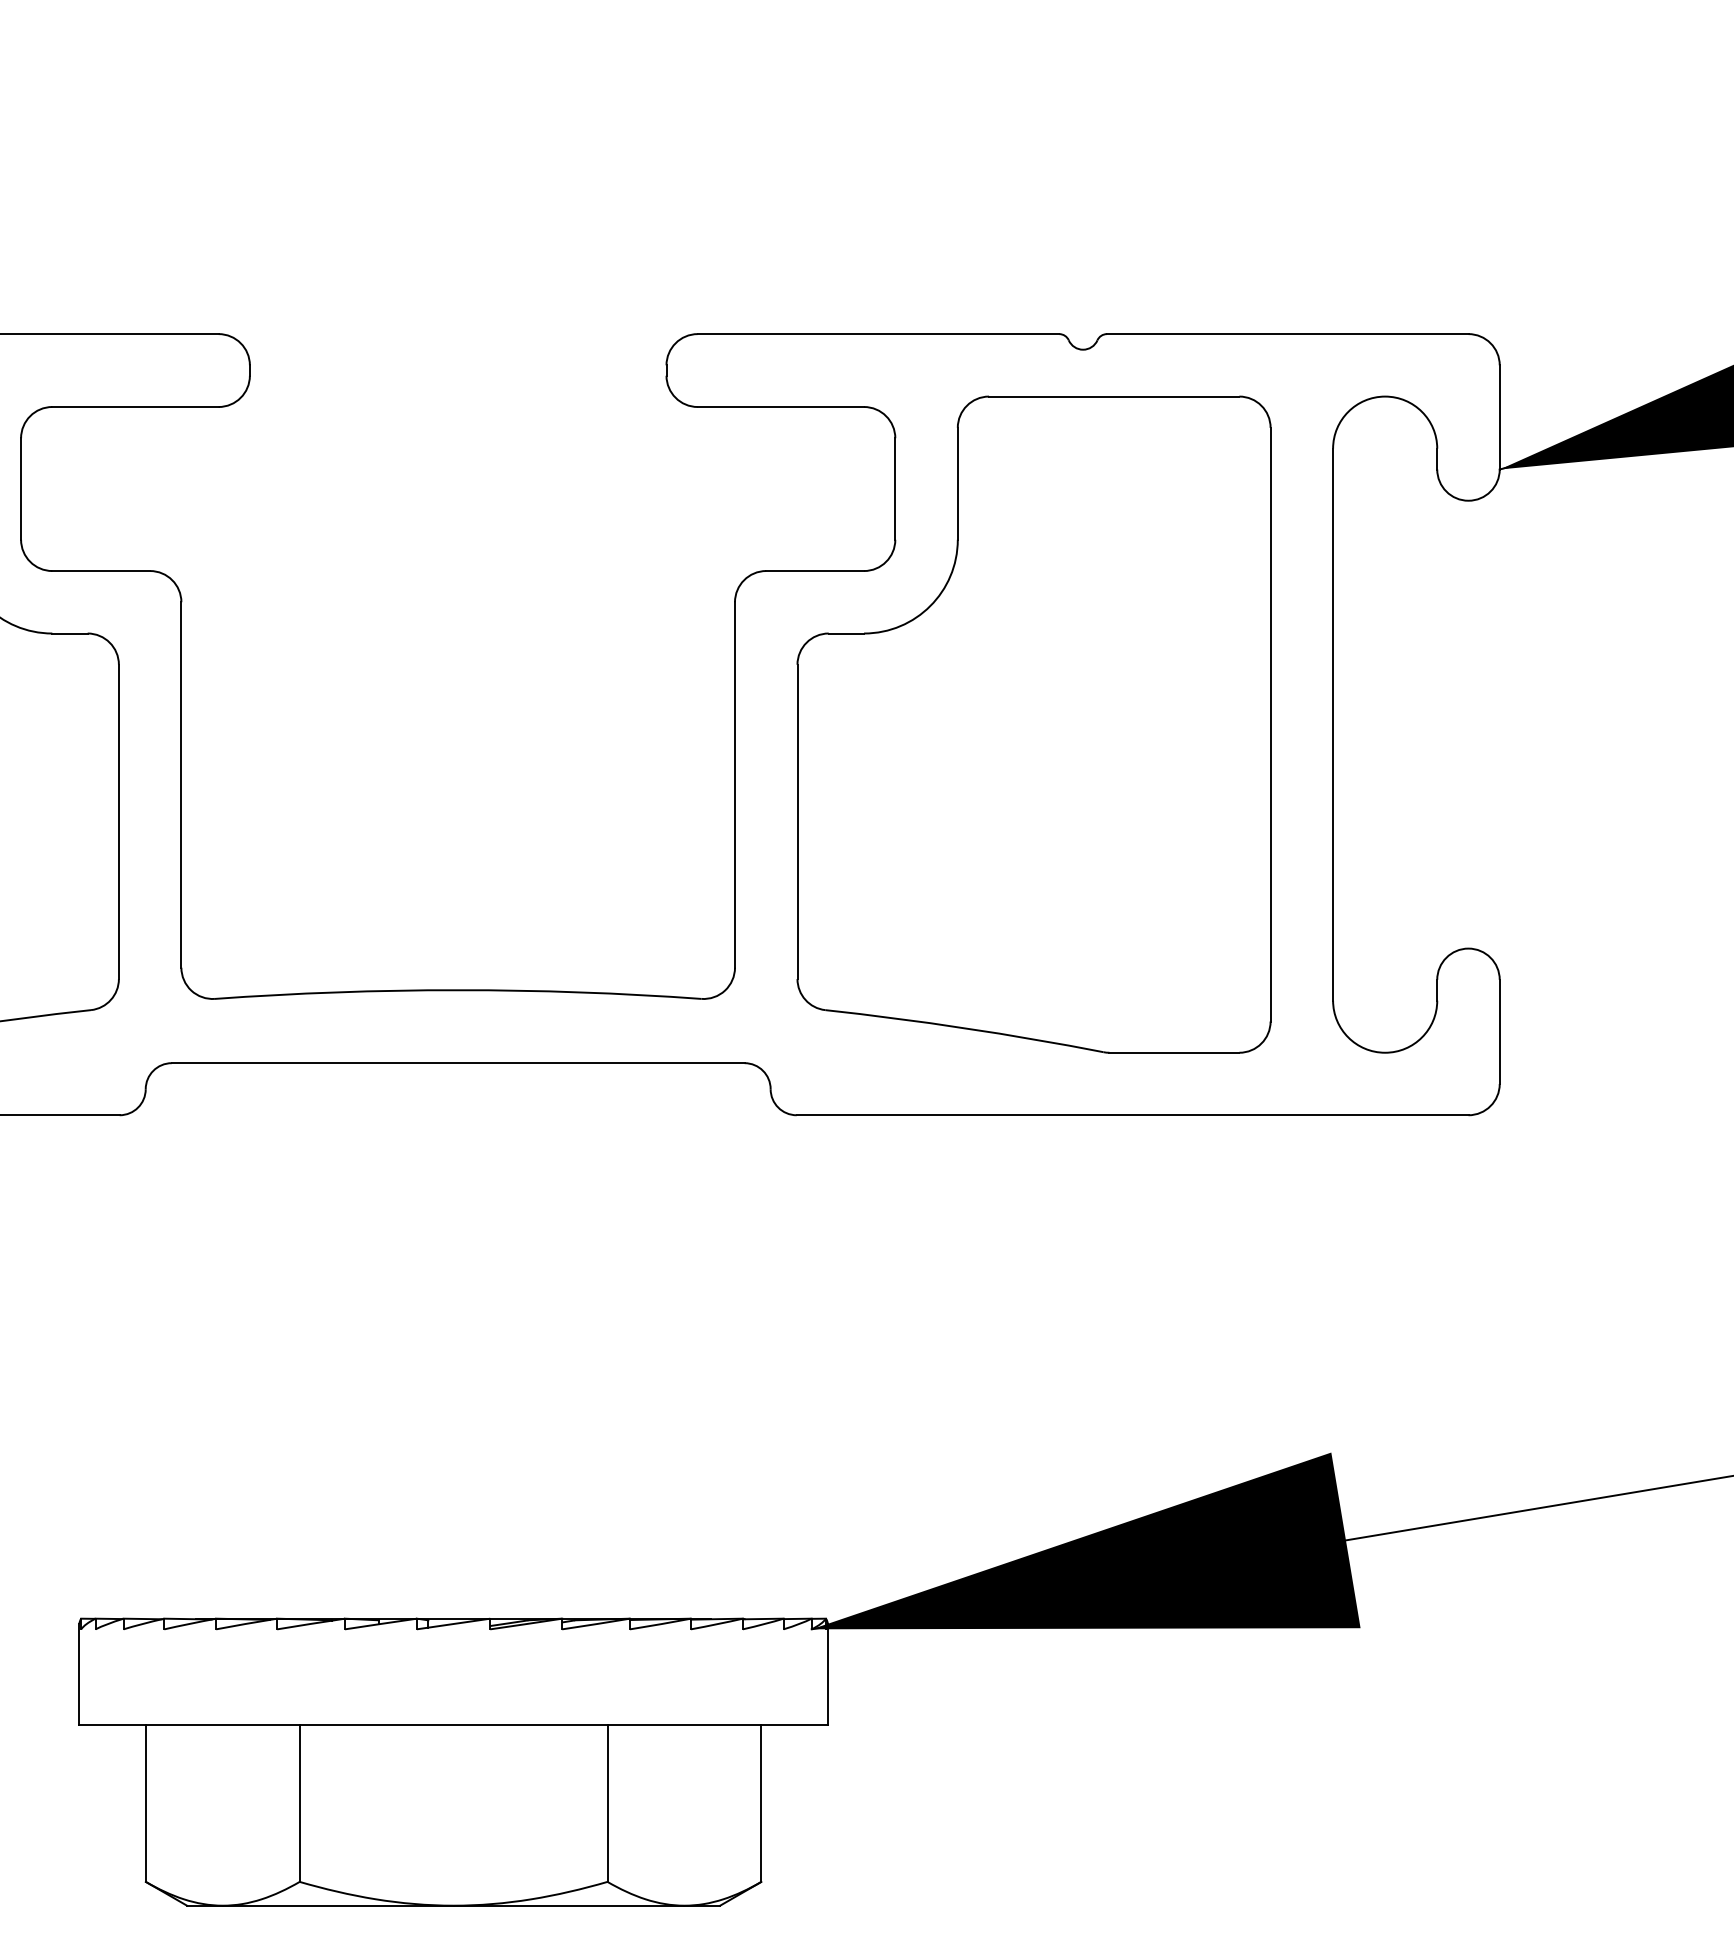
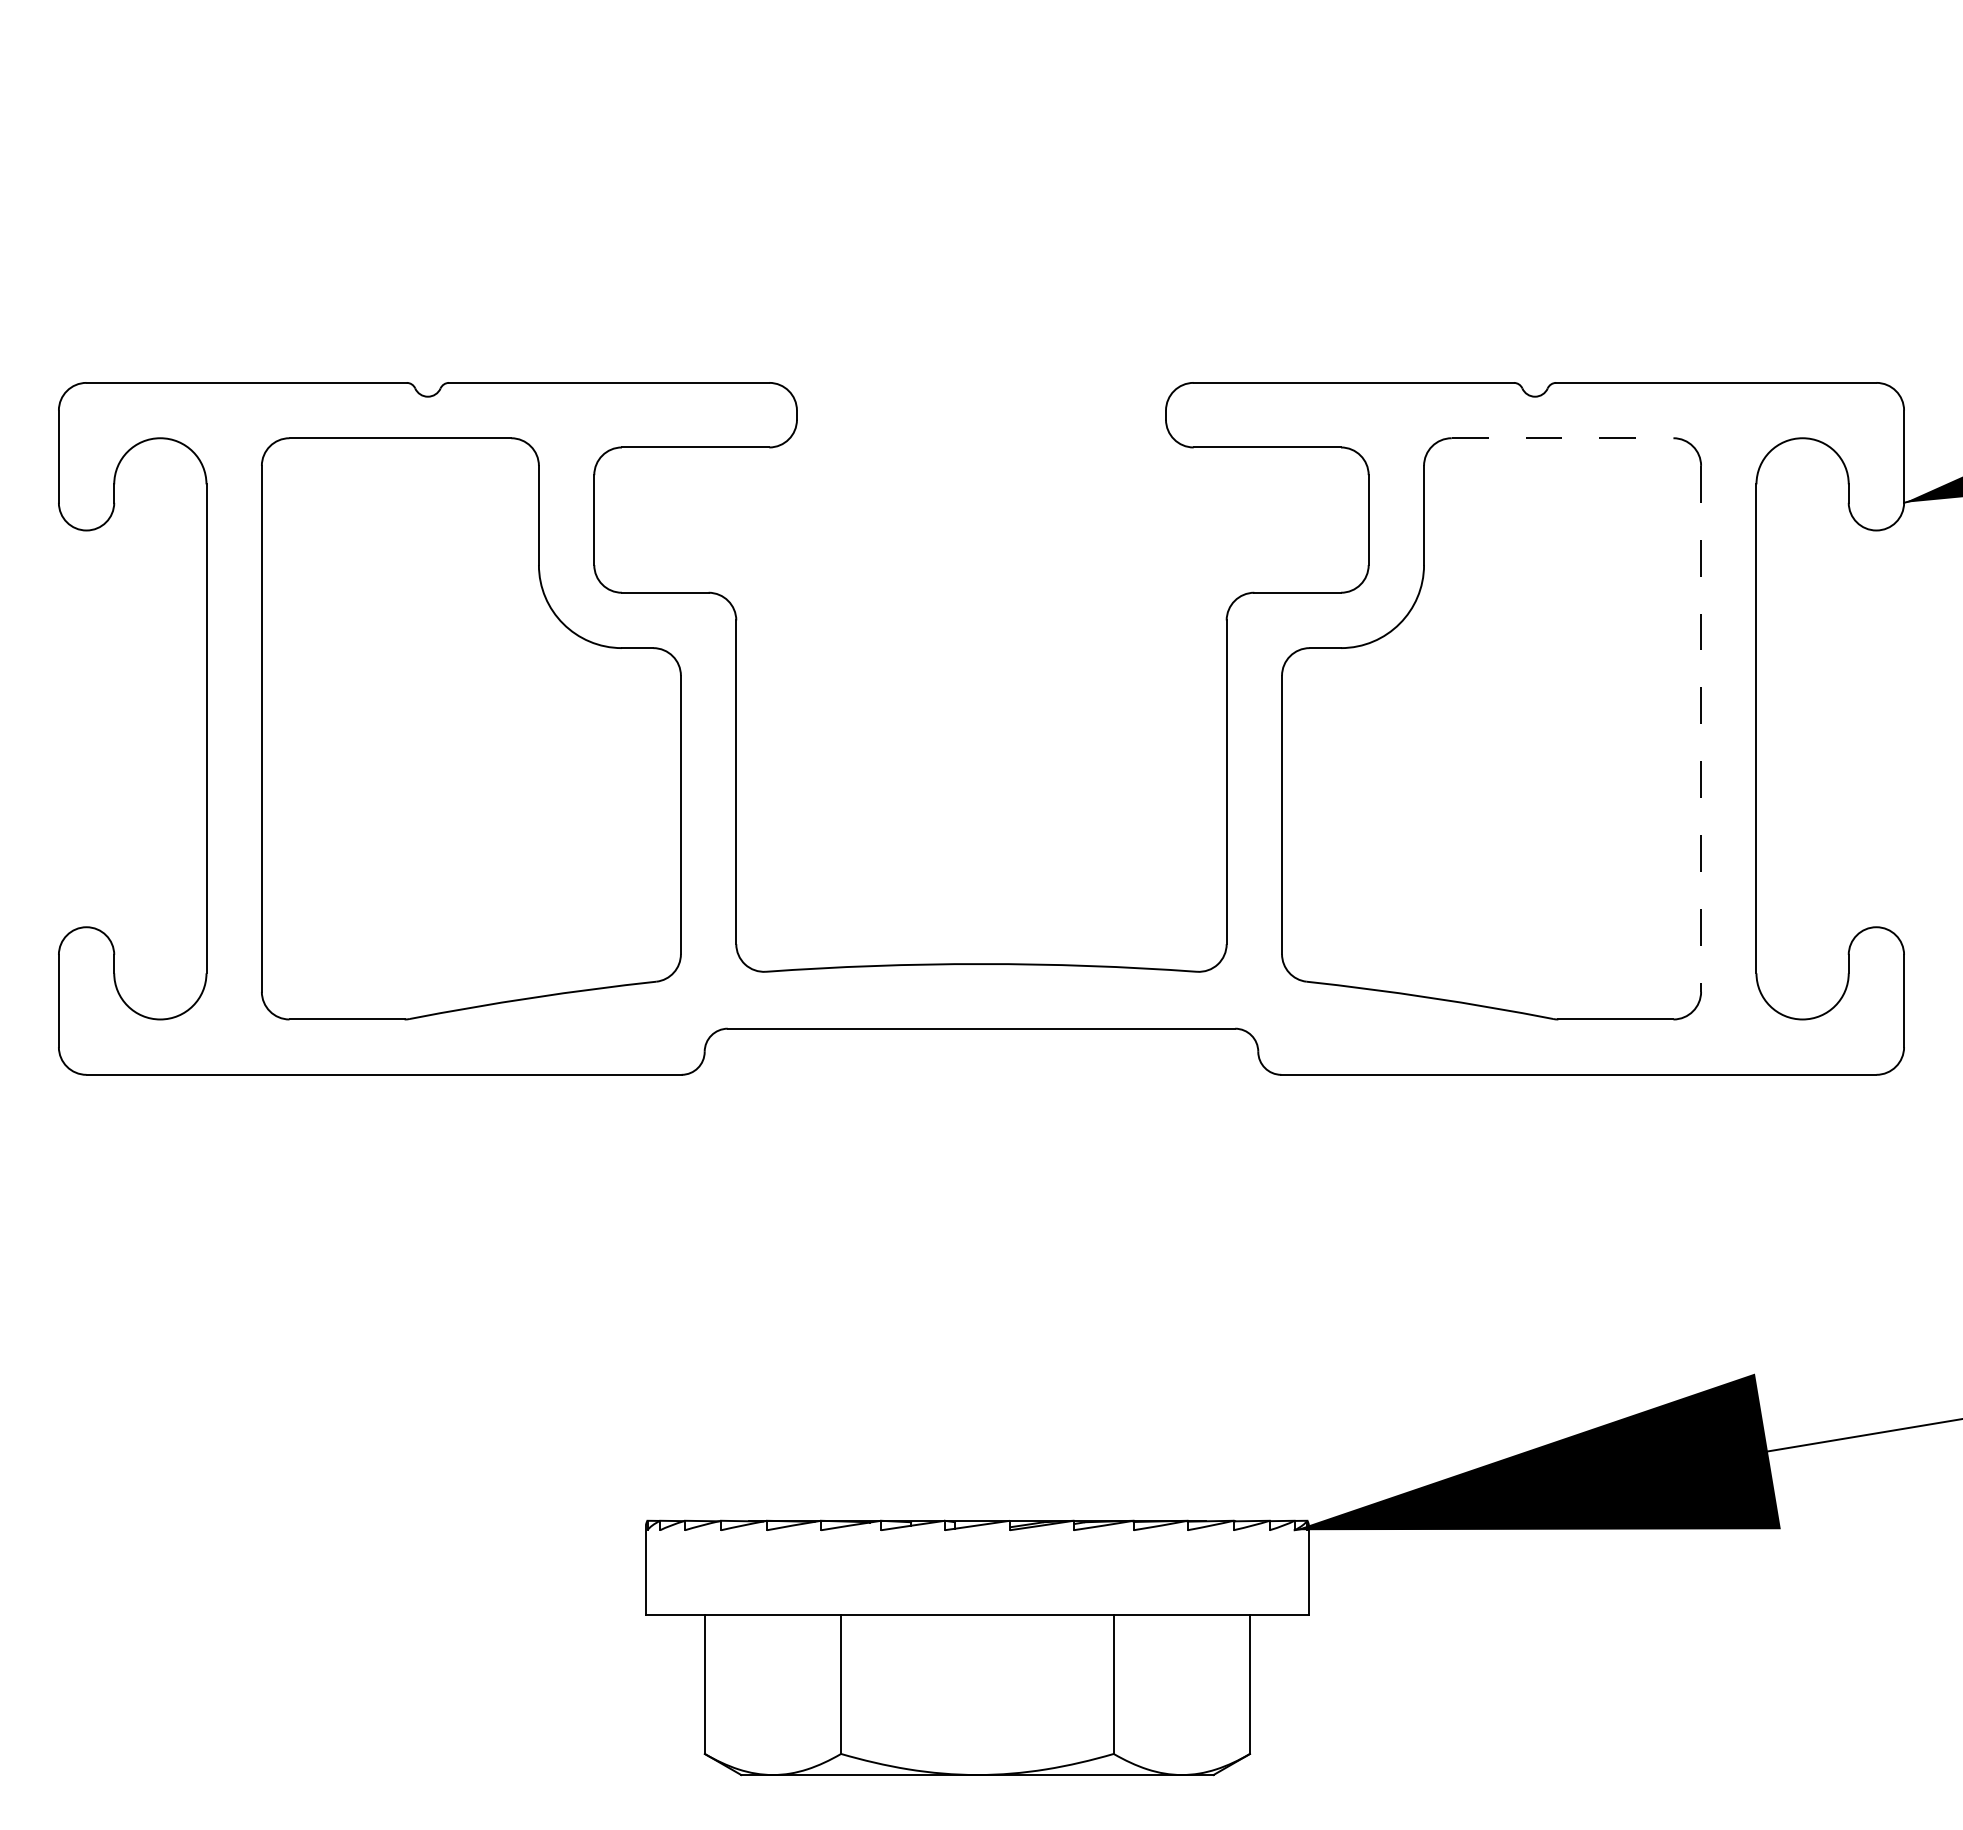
line: (1114, 396) -> (1562, 438), solid -> dashed
line: (1271, 724) -> (1701, 728), solid -> dashed

